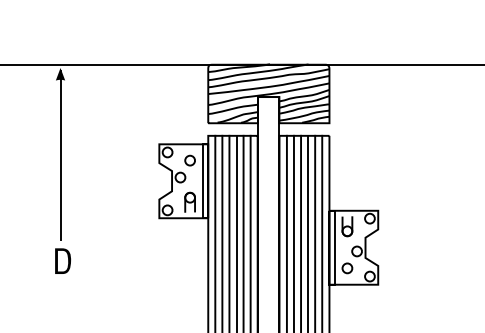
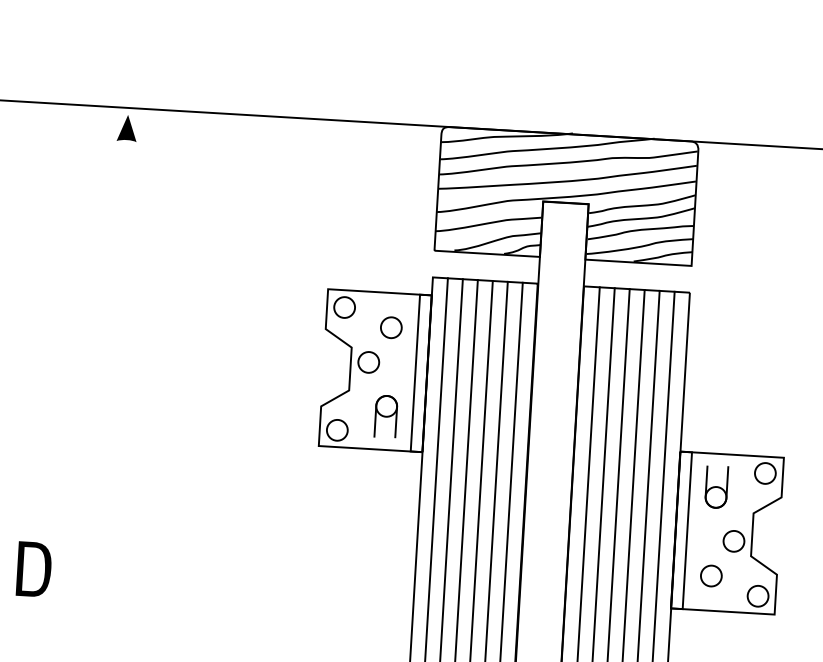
line: (60, 154) -> (117, 298), removed
part: (62, 260) -> (33, 567), moved

